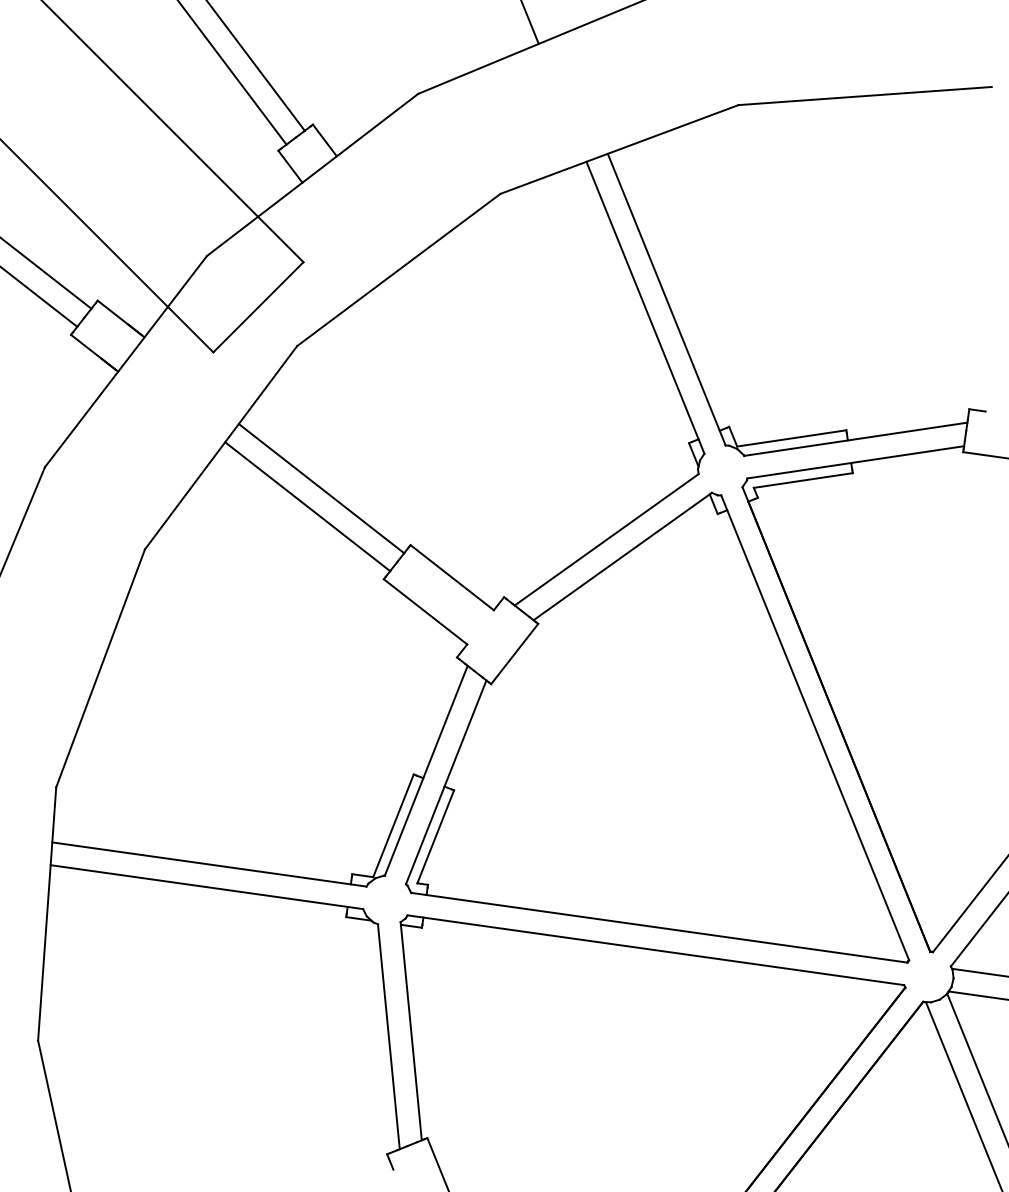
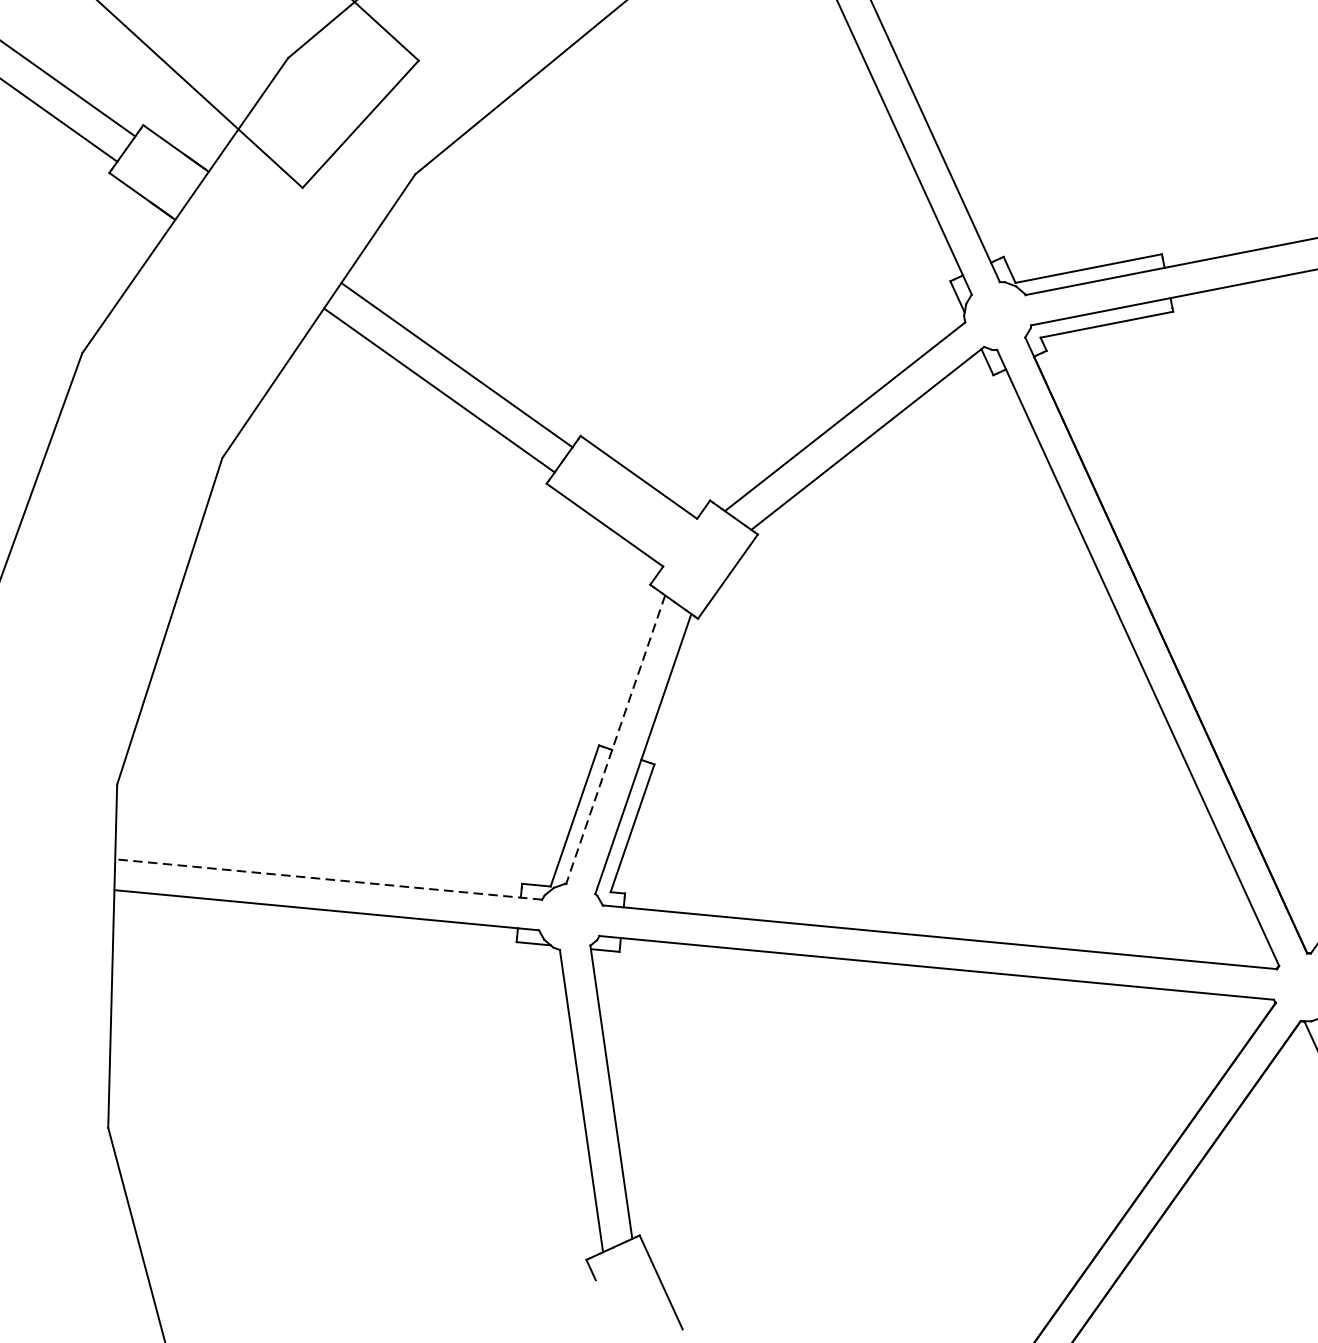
line: (426, 770) -> (615, 739), solid -> dashed
line: (209, 864) -> (328, 879), solid -> dashed

